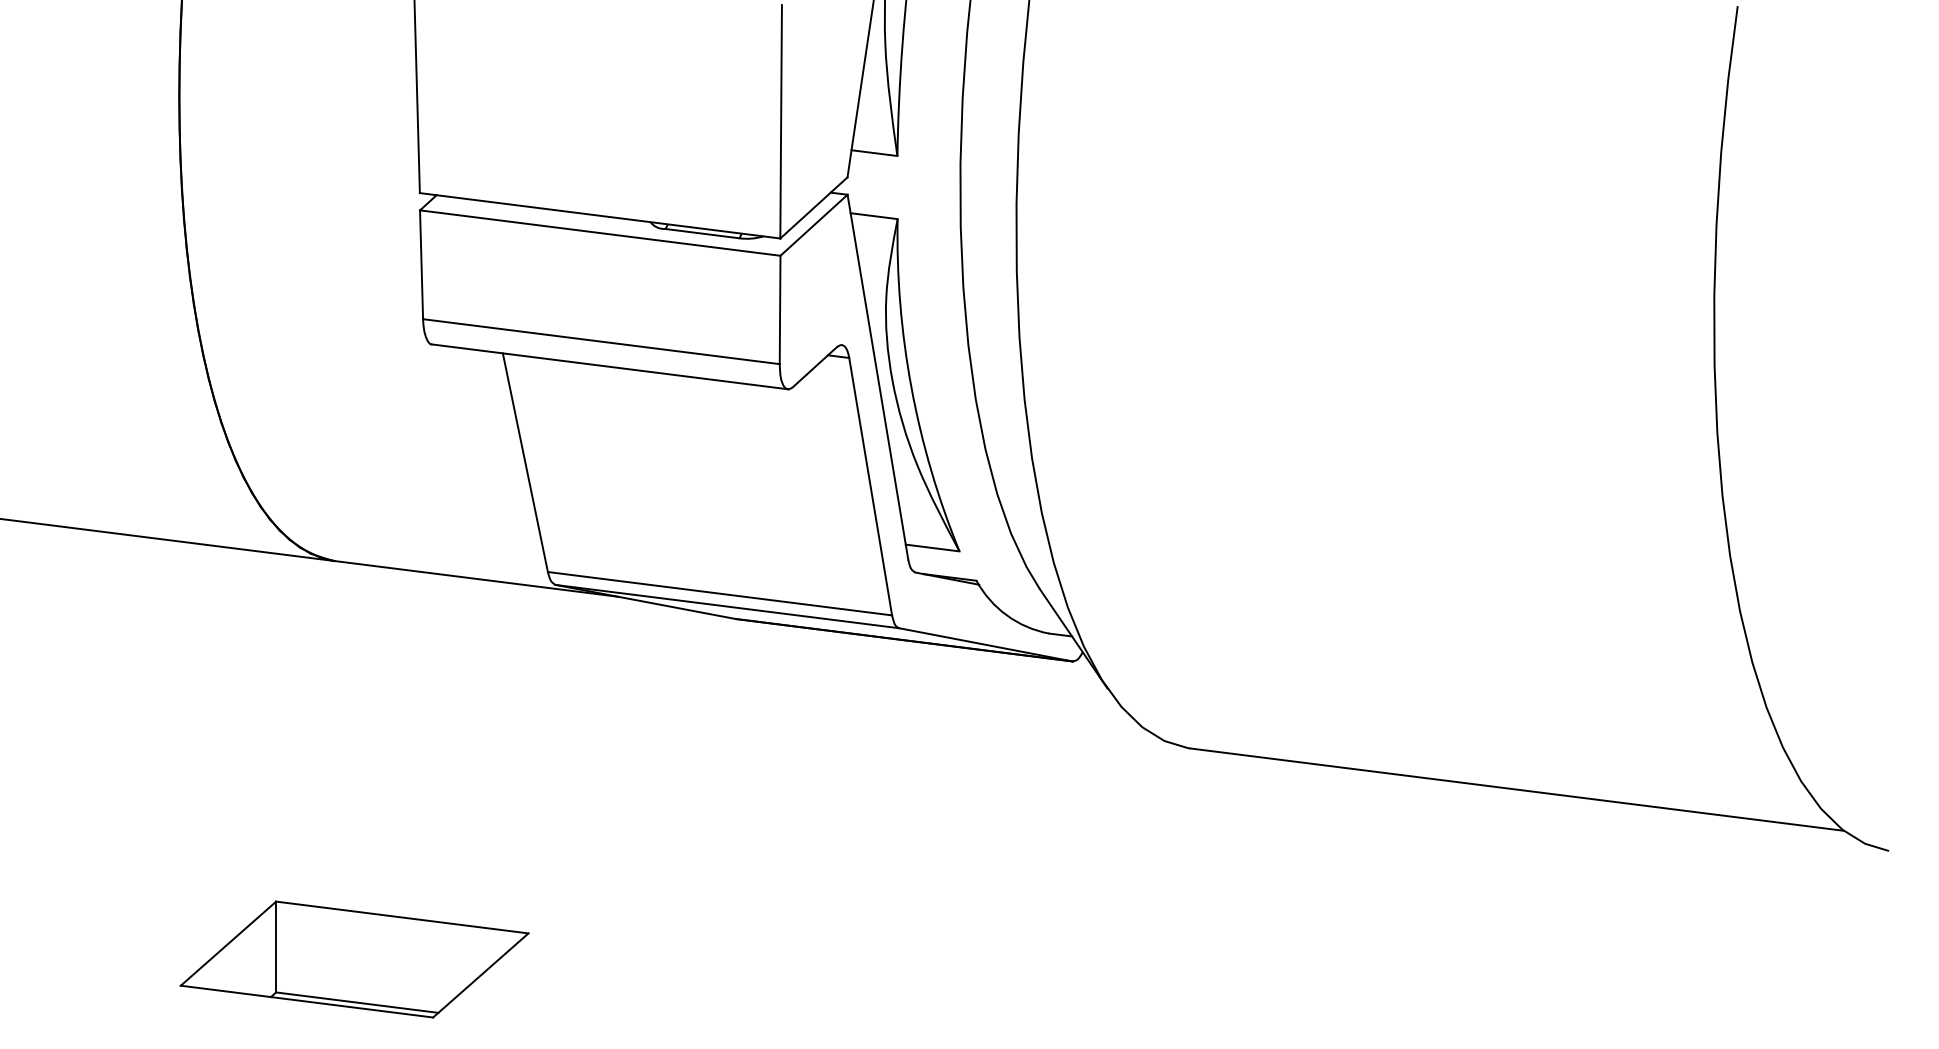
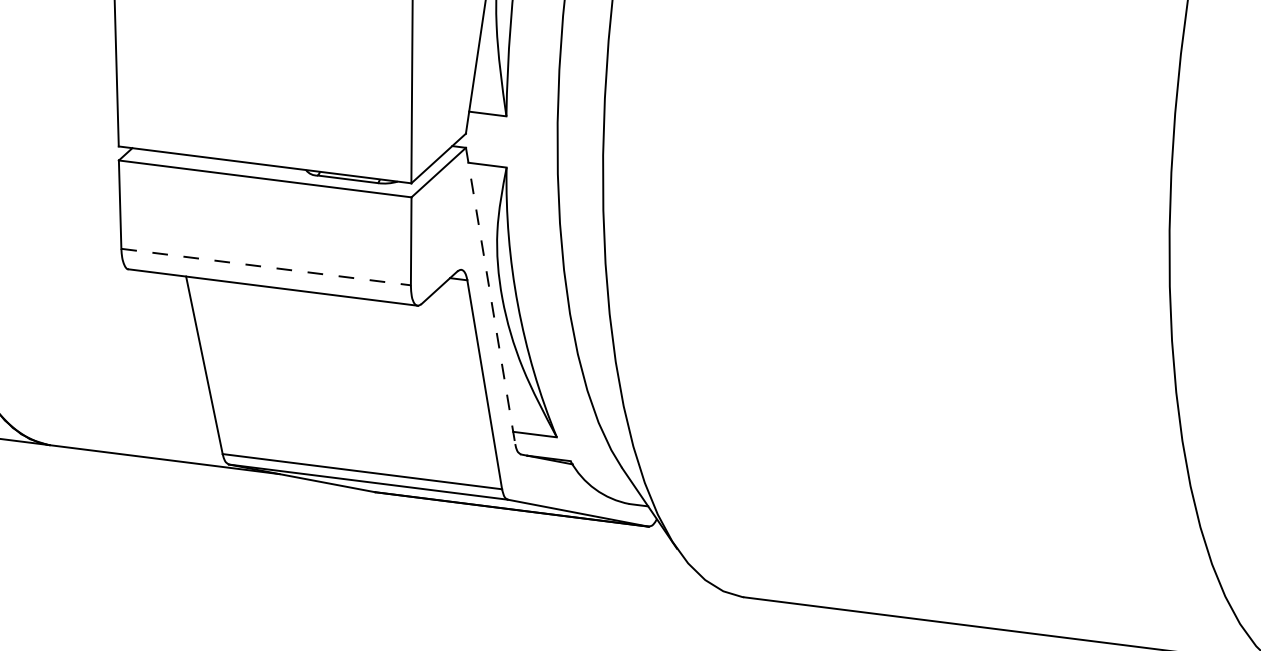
line: (601, 341) -> (266, 266), solid -> dashed
line: (877, 377) -> (490, 296), solid -> dashed

